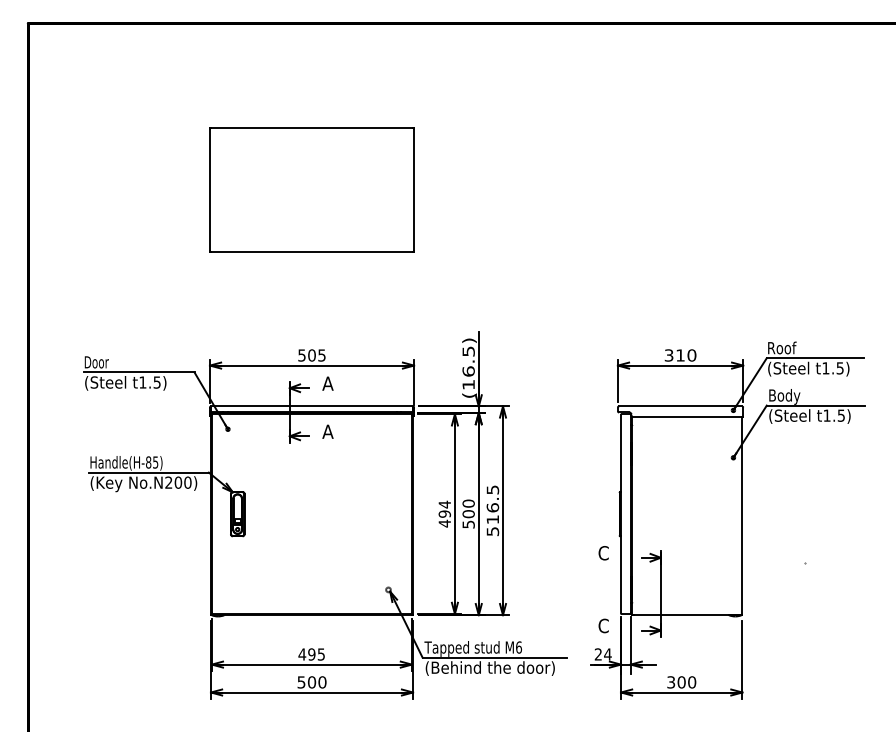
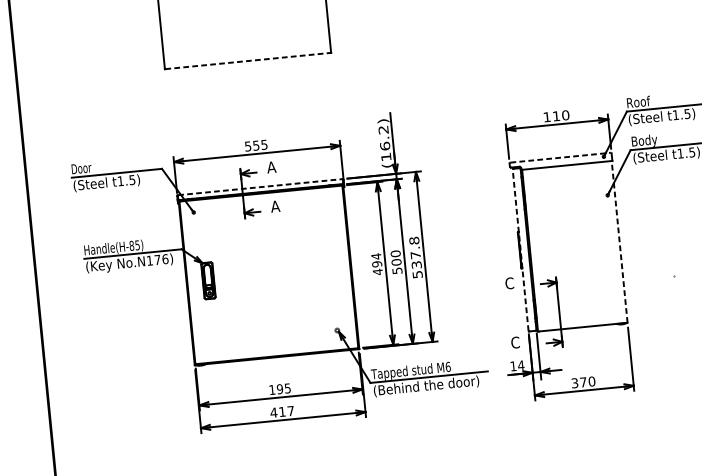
line: (312, 251) -> (248, 60), solid -> dashed
text: (468, 351) -> (383, 129), (16.5) -> (16.2)
text: (311, 355) -> (255, 145), 505 -> 555
text: (668, 355) -> (546, 117), 310 -> 110
line: (312, 406) -> (260, 187), solid -> dashed
line: (681, 406) -> (561, 157), solid -> dashed
text: (178, 482) -> (157, 259), No.N200) -> No.N176)
text: (492, 504) -> (415, 252), 516.5 -> 537.8
line: (621, 513) -> (520, 249), solid -> dashed
line: (742, 515) -> (619, 241), solid -> dashed
text: (302, 654) -> (272, 389), 495 -> 195
text: (597, 654) -> (512, 366), 24 -> 14
text: (311, 682) -> (282, 412), 500 -> 417
text: (681, 682) -> (583, 382), 300 -> 370

